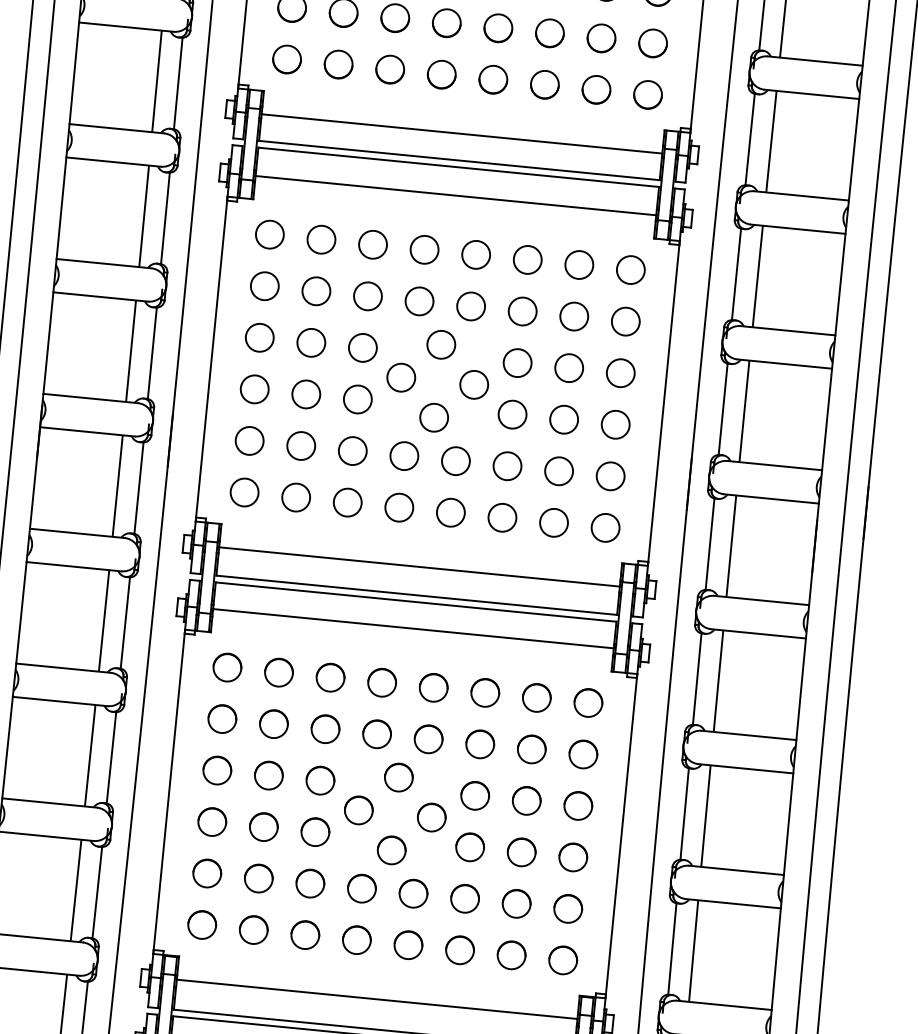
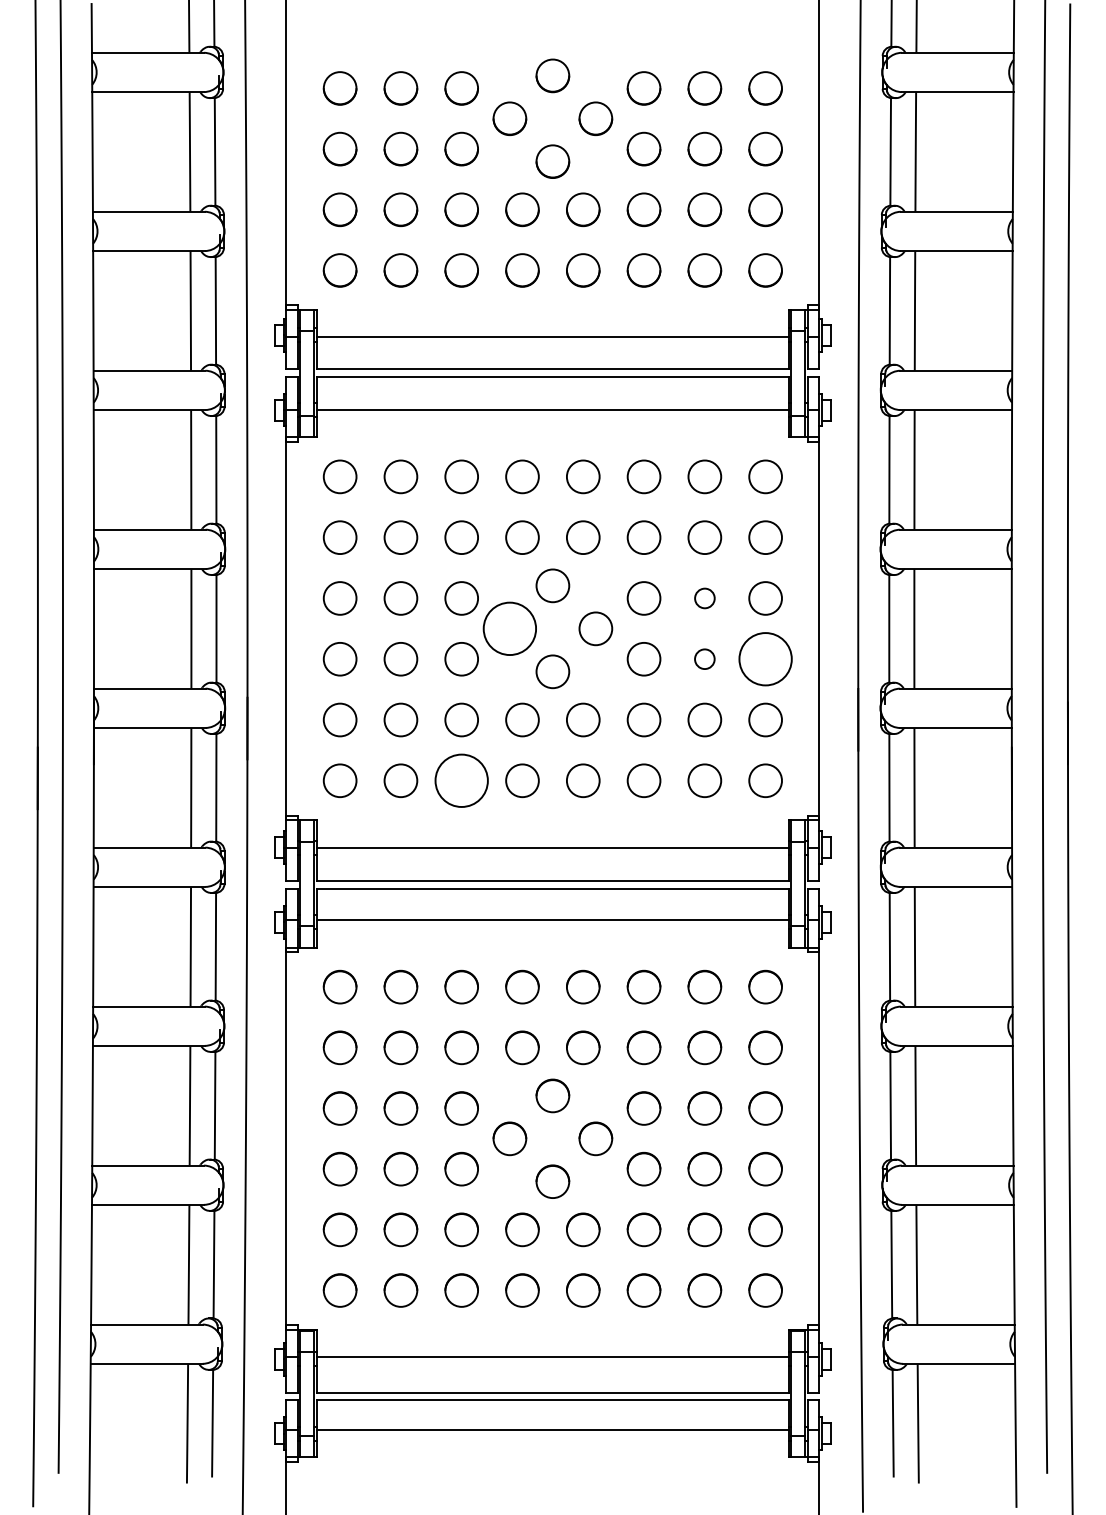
circle: (568, 368) -> (704, 598), size x0.6
circle: (400, 377) -> (509, 628), size x1.6
circle: (563, 419) -> (704, 658), size x0.6
circle: (615, 424) -> (765, 658), size x1.6
circle: (347, 502) -> (461, 780), size x1.6

